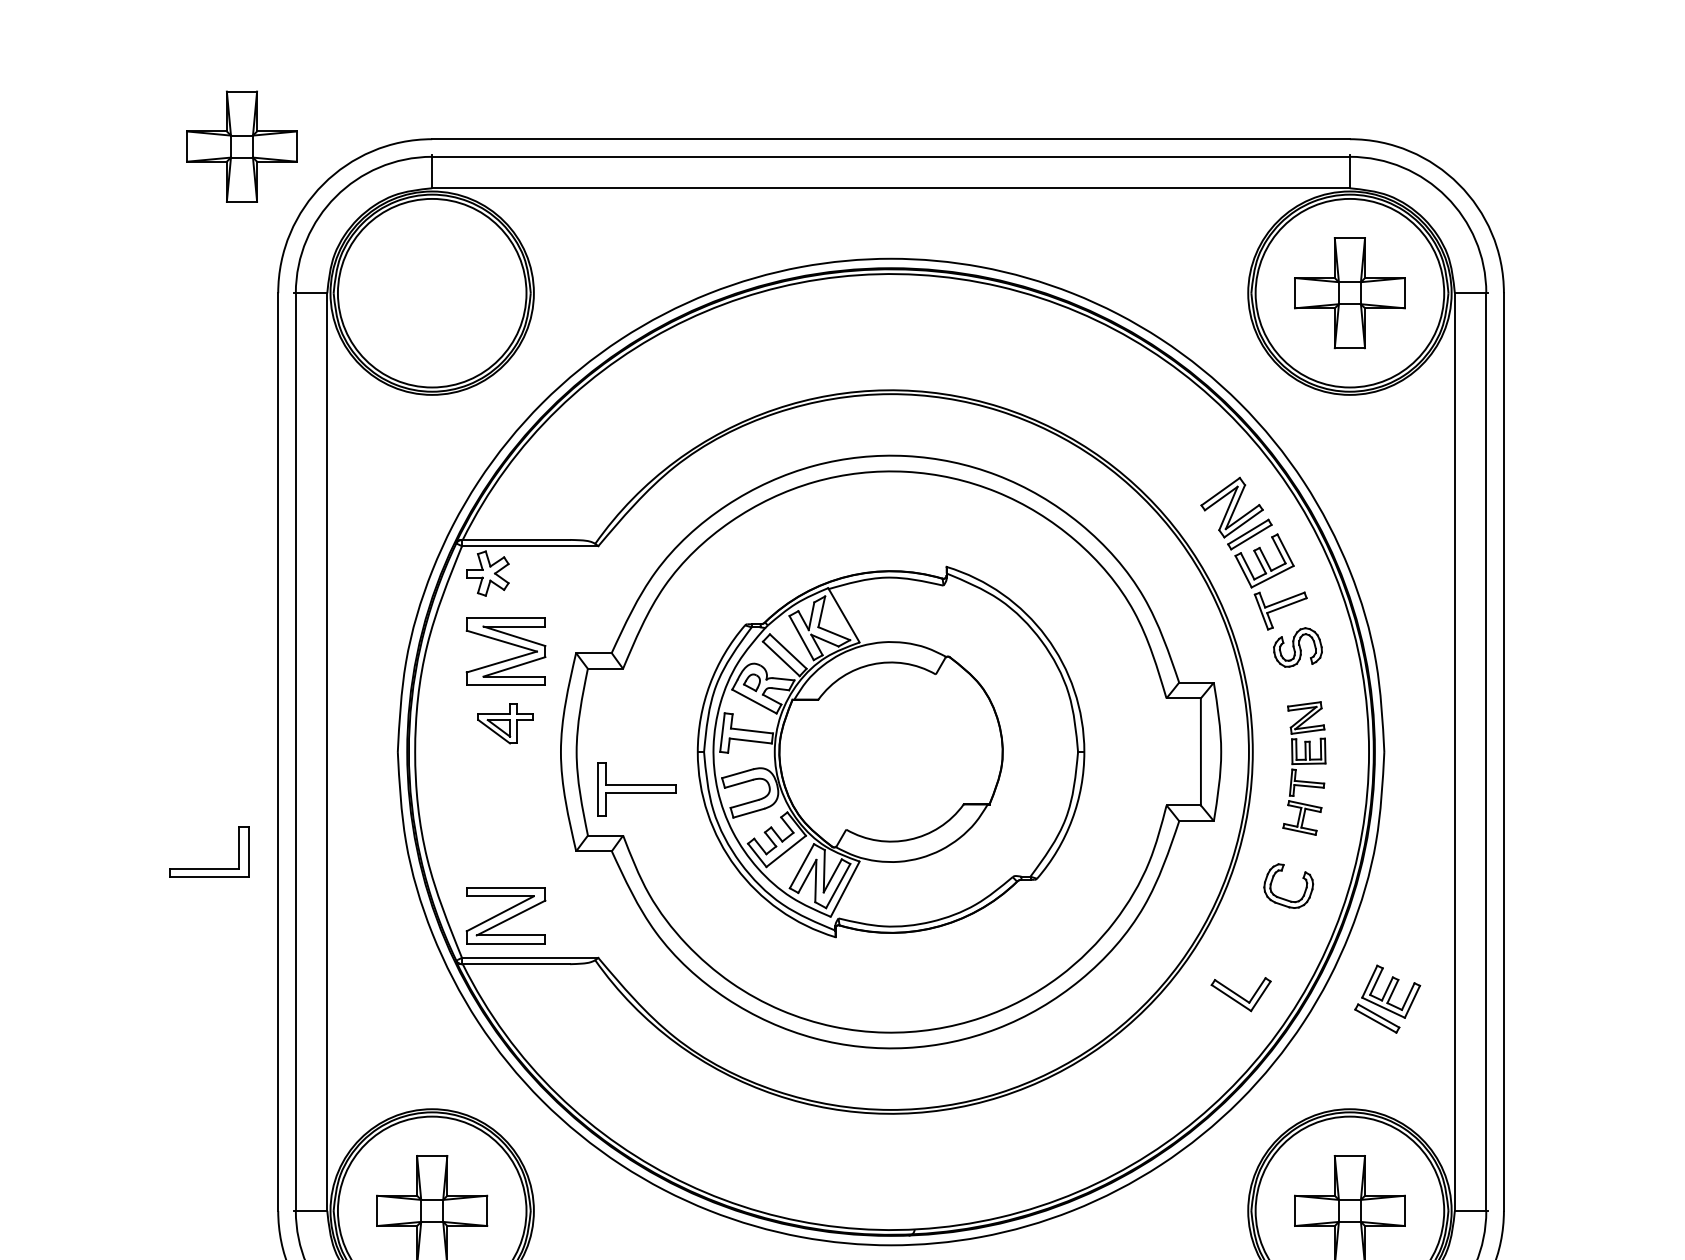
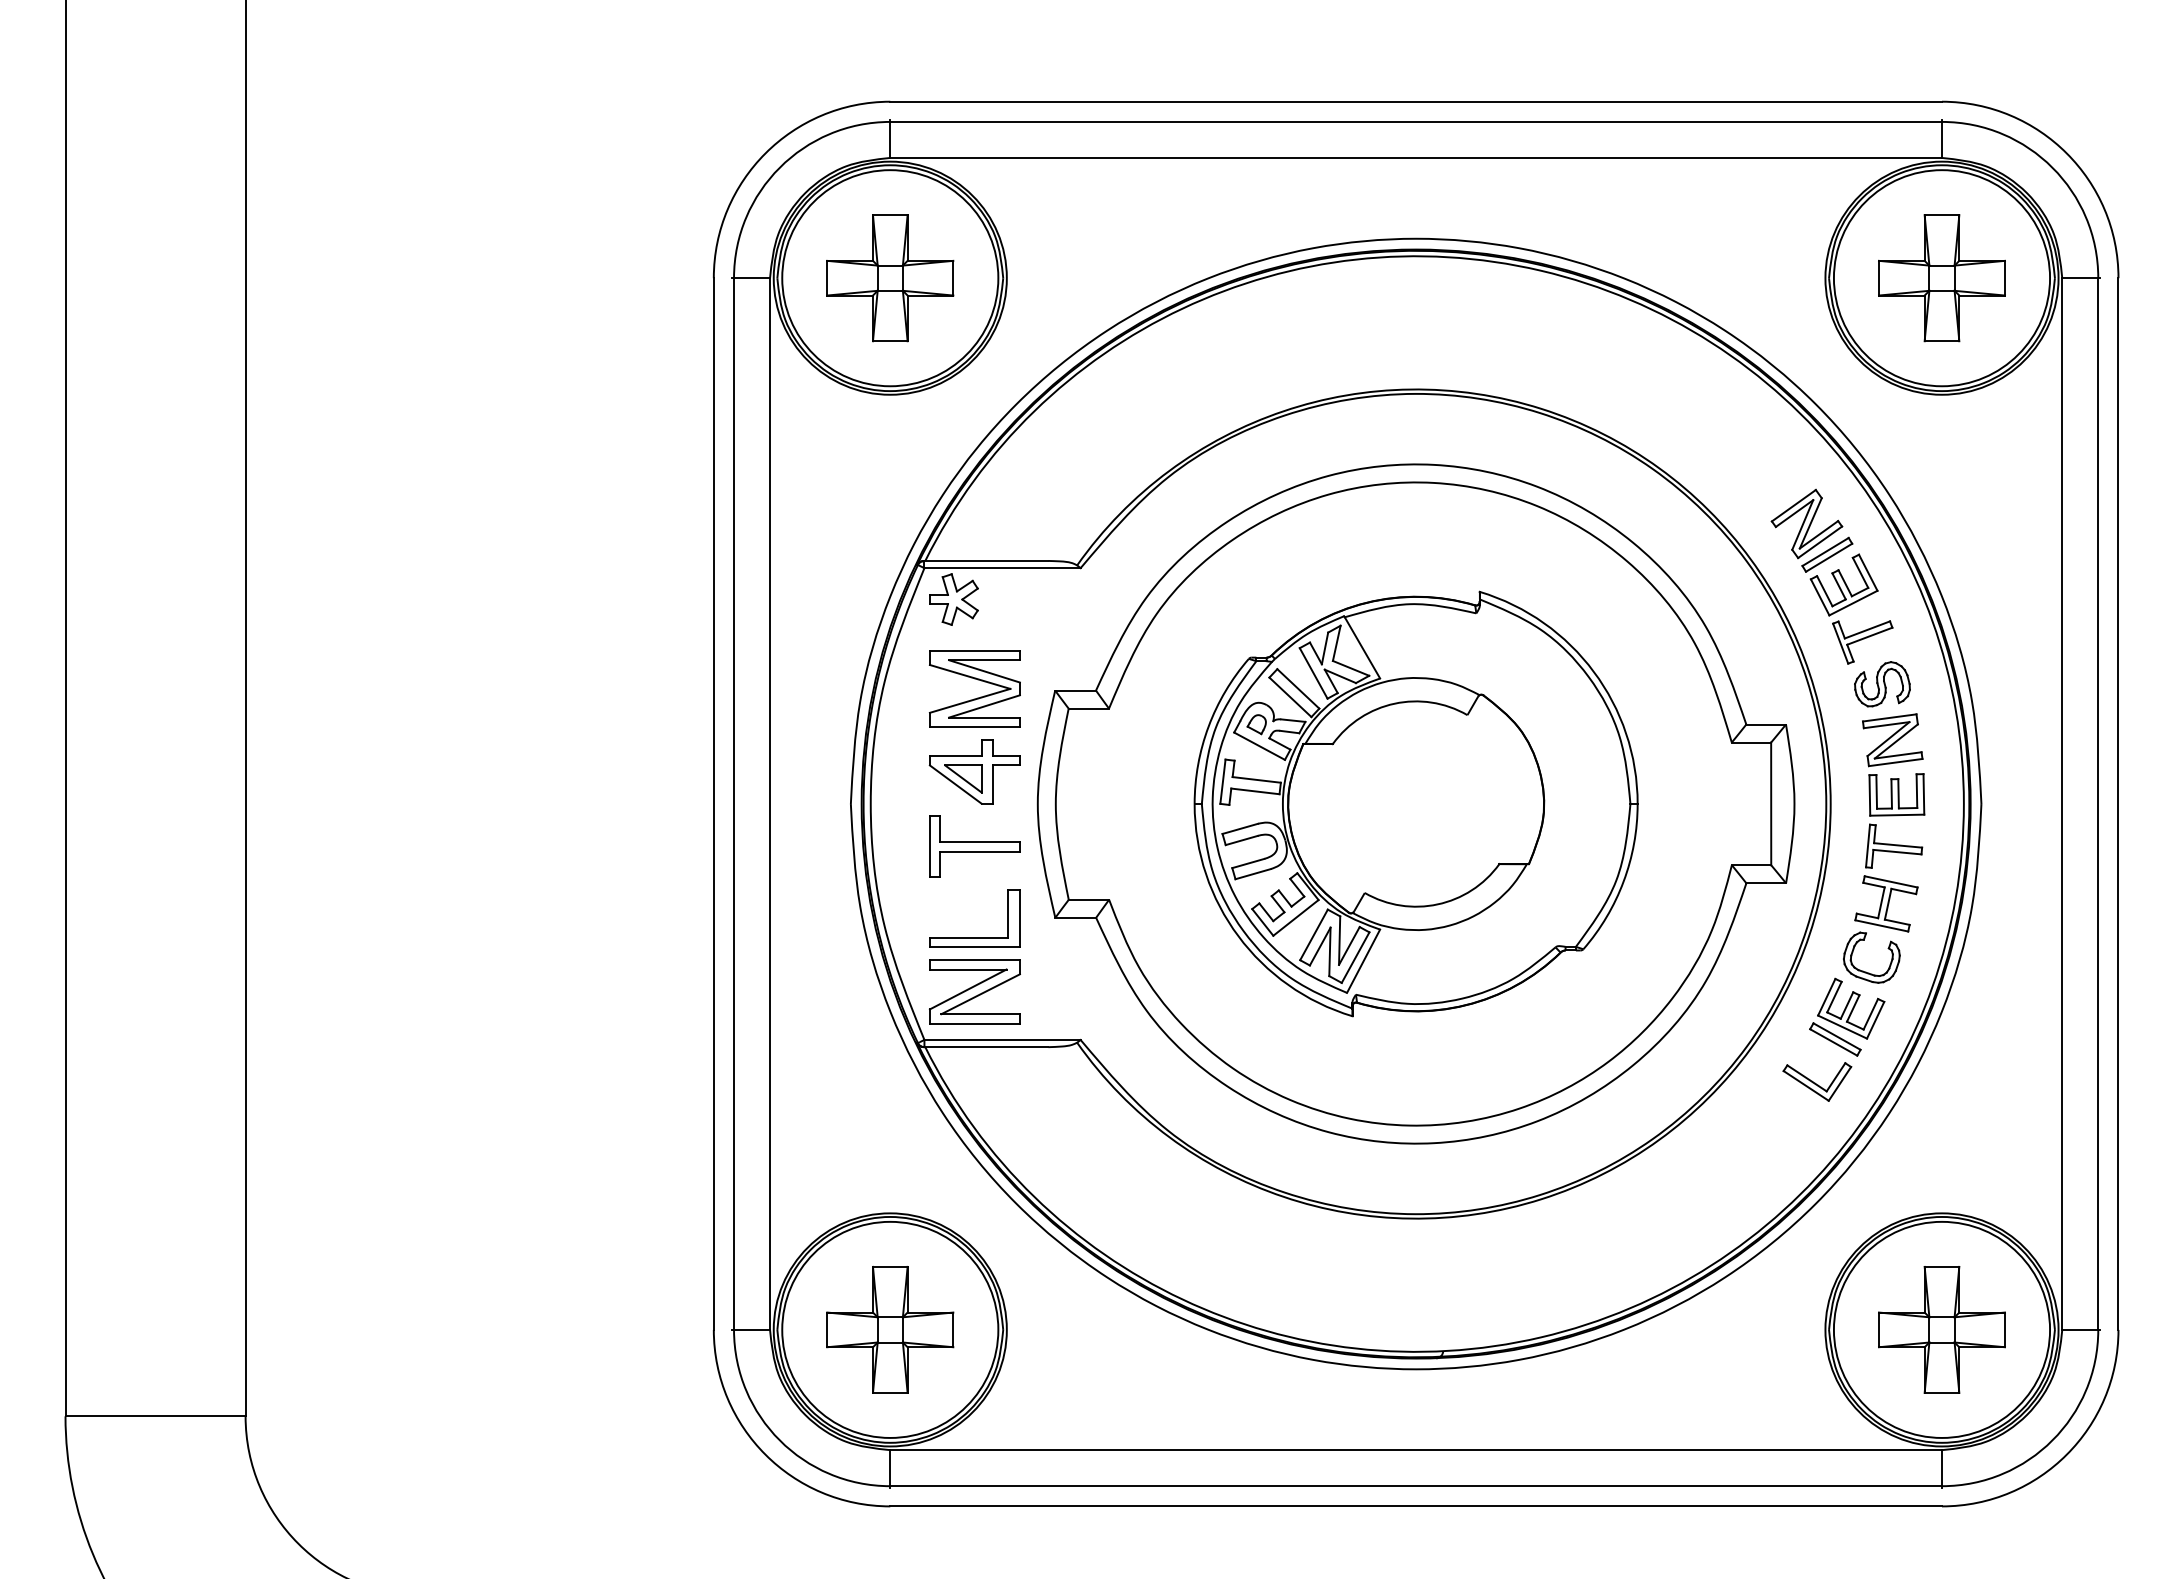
part: (242, 146) -> (890, 278), moved
part: (505, 723) -> (974, 771), size x1.43
part: (1304, 768) -> (1889, 822), size x1.43
part: (636, 789) -> (974, 846), moved
part: (209, 868) -> (974, 937), moved
part: (1387, 998) -> (1847, 1016), moved

